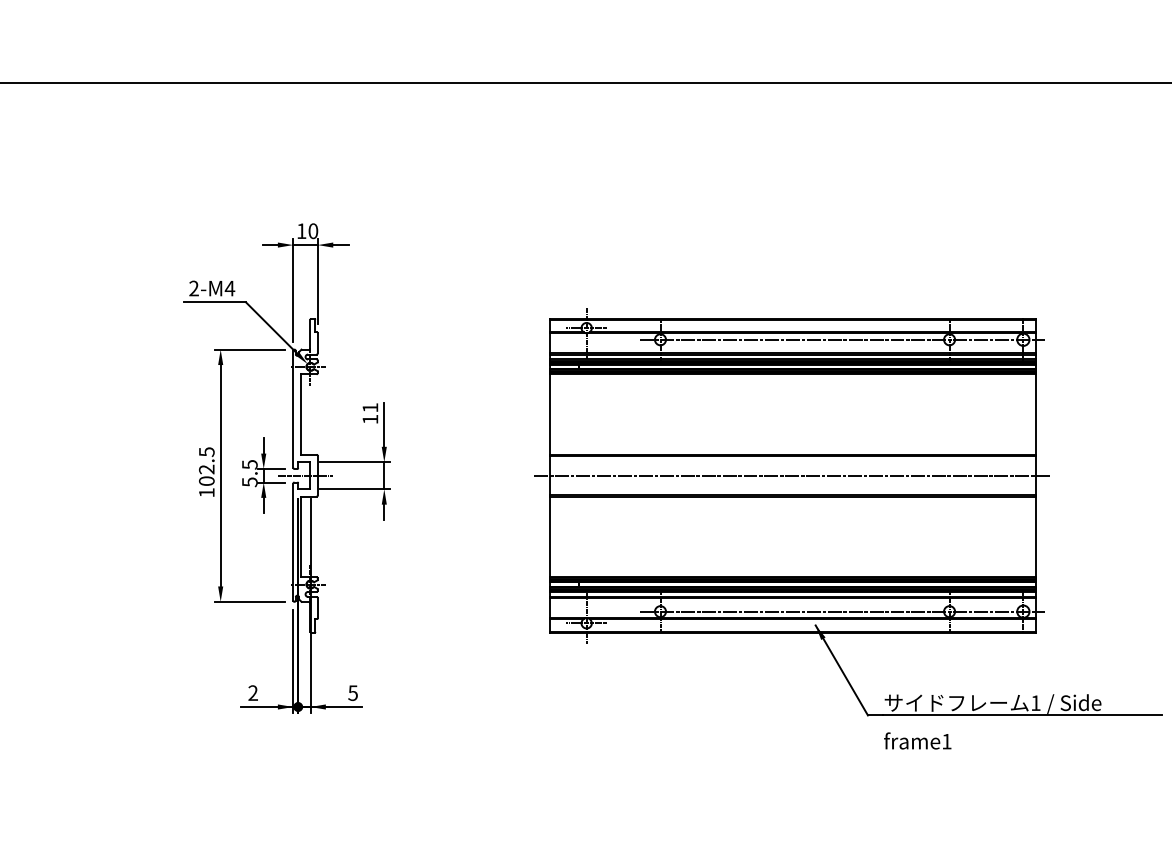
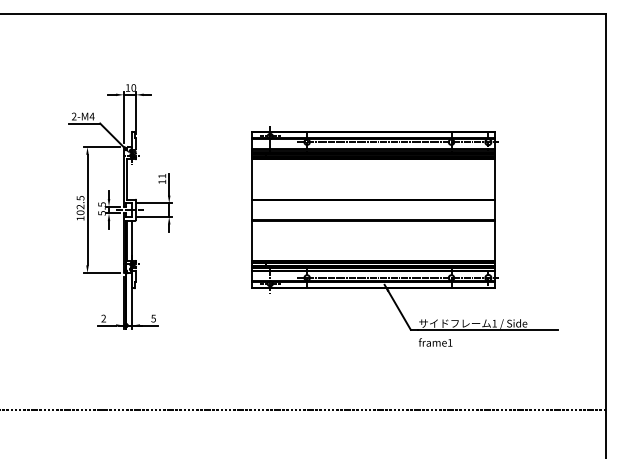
line: (793, 476) -> (373, 210), removed

